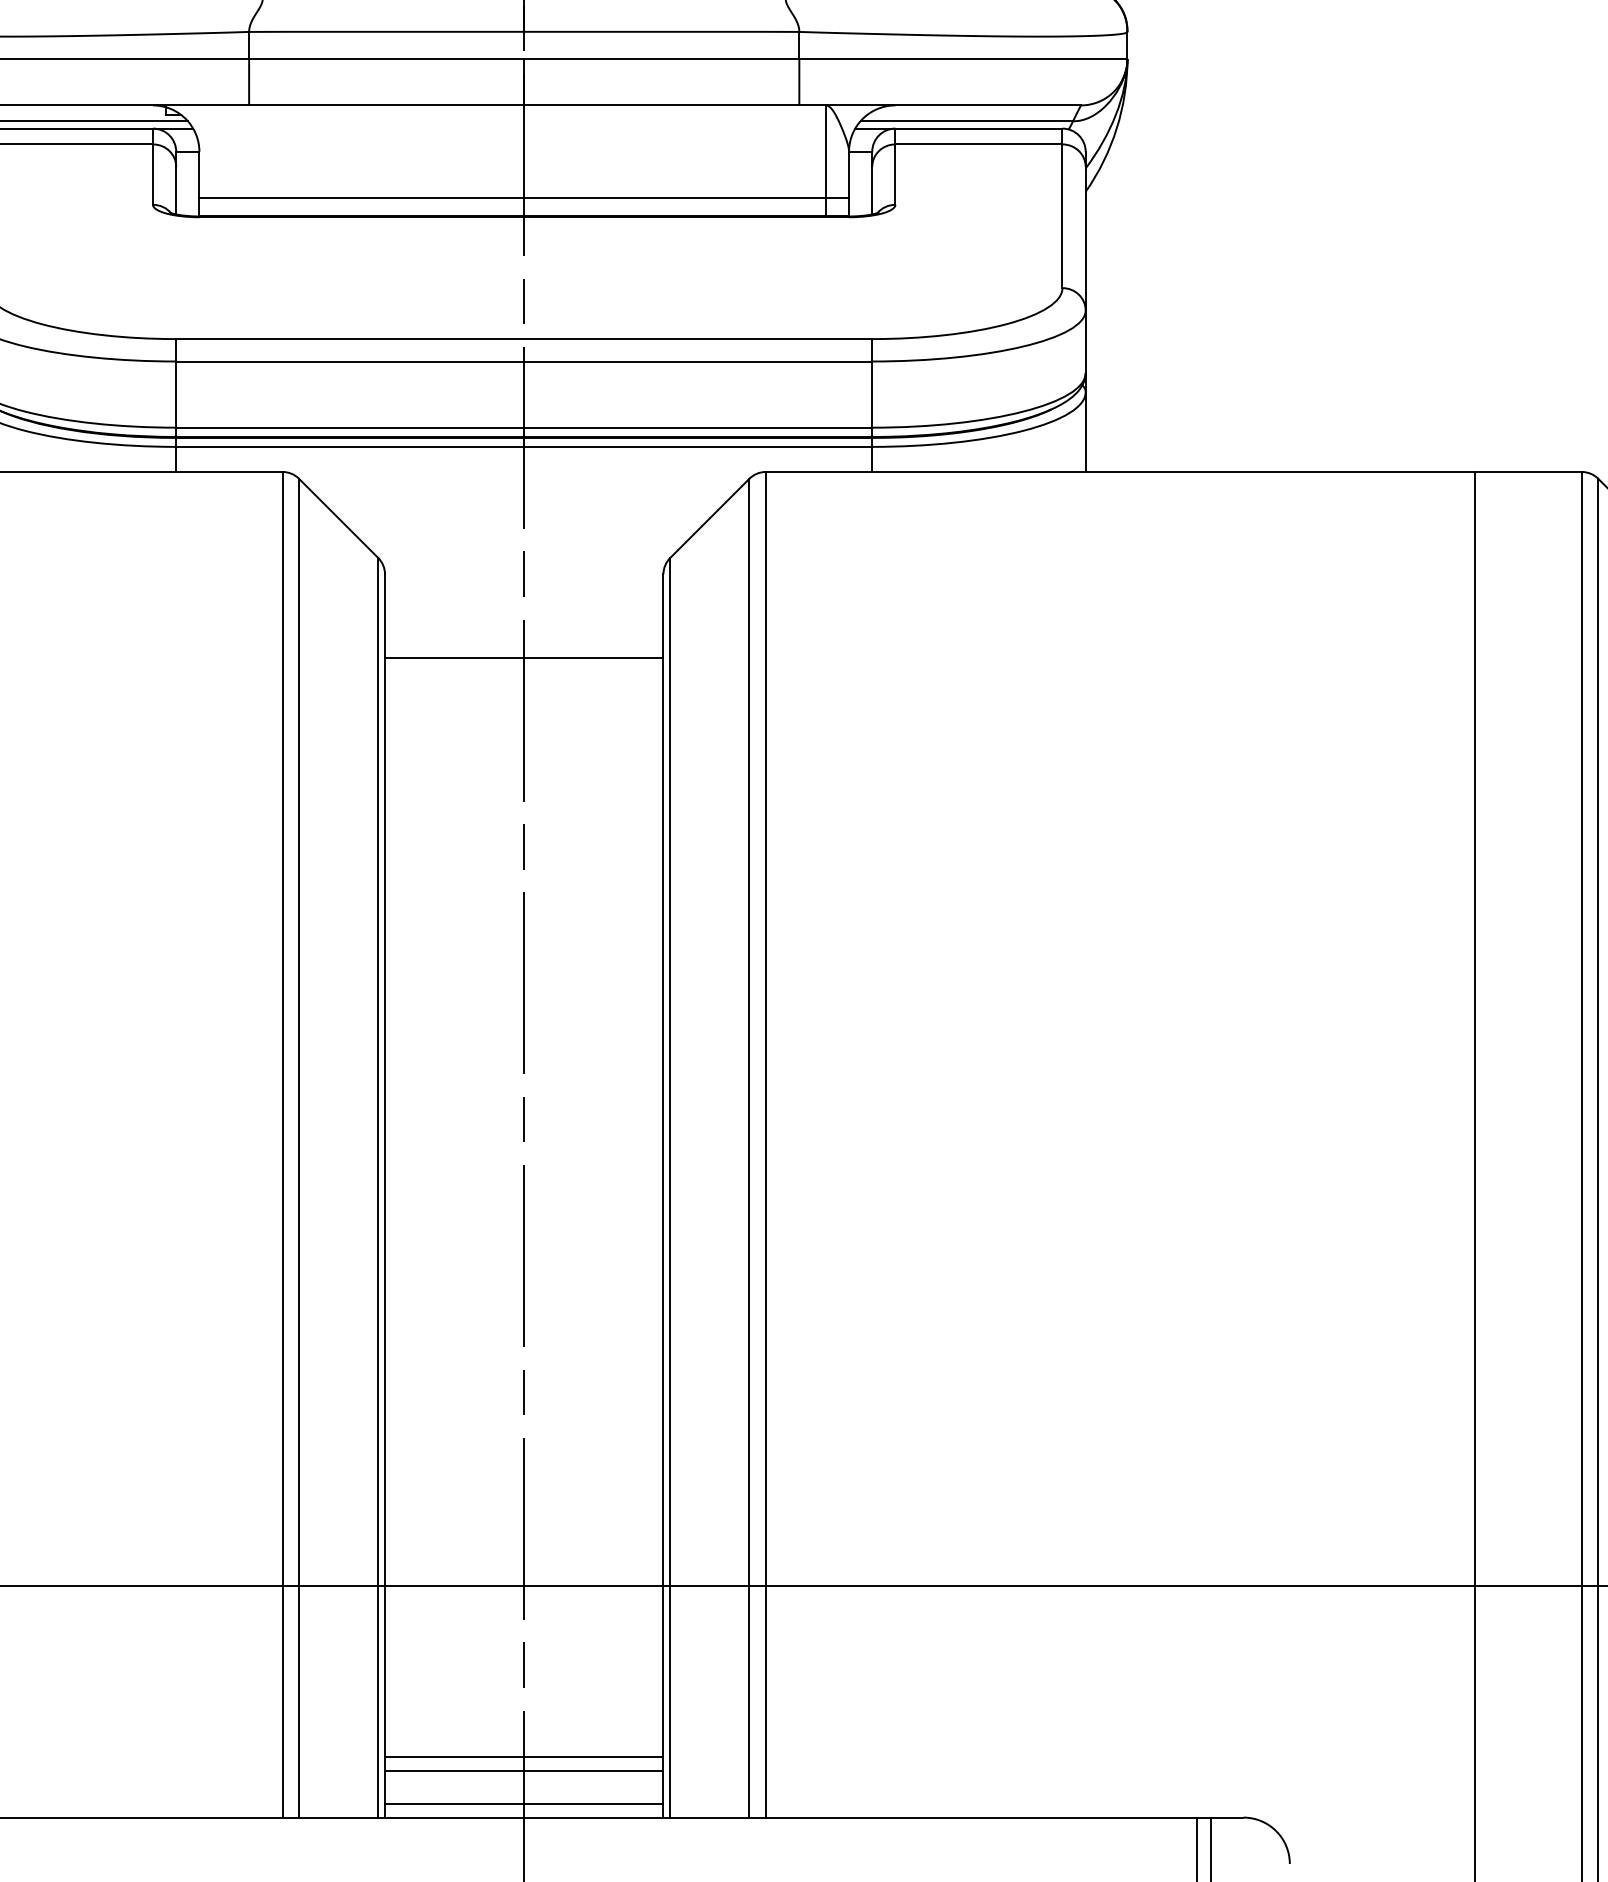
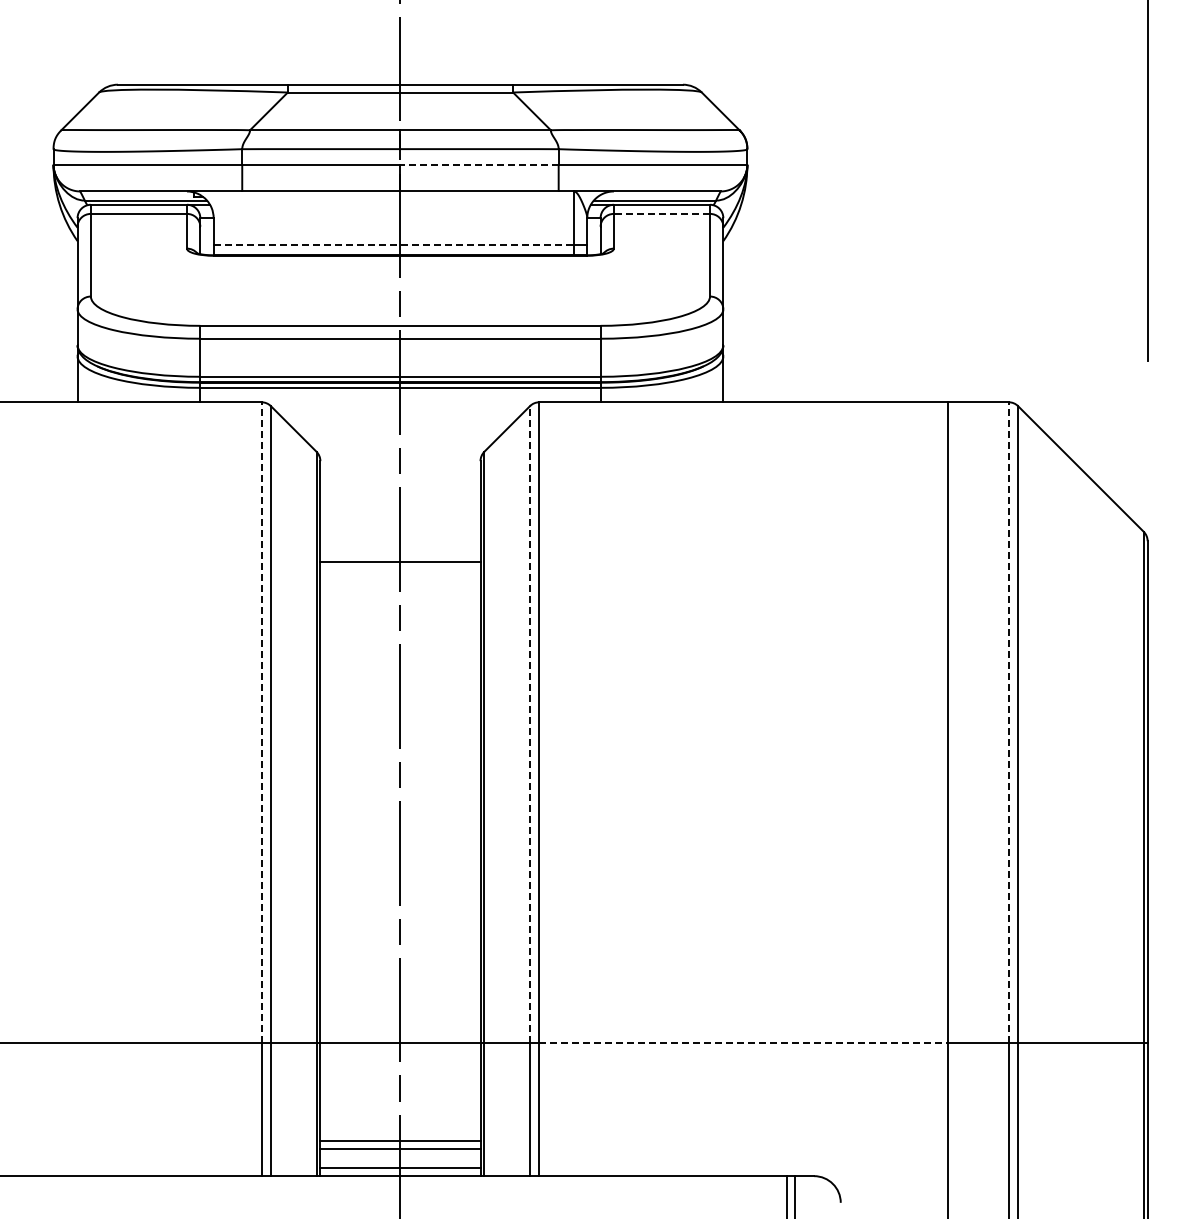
line: (661, 58) -> (479, 164), solid -> dashed
line: (978, 143) -> (661, 213), solid -> dashed
line: (513, 197) -> (394, 244), solid -> dashed
line: (524, 658) -> (400, 562), moved
line: (282, 1027) -> (261, 721), solid -> dashed
line: (1581, 1027) -> (1008, 721), solid -> dashed
line: (748, 1030) -> (529, 723), solid -> dashed
line: (1120, 1585) -> (743, 1042), solid -> dashed

